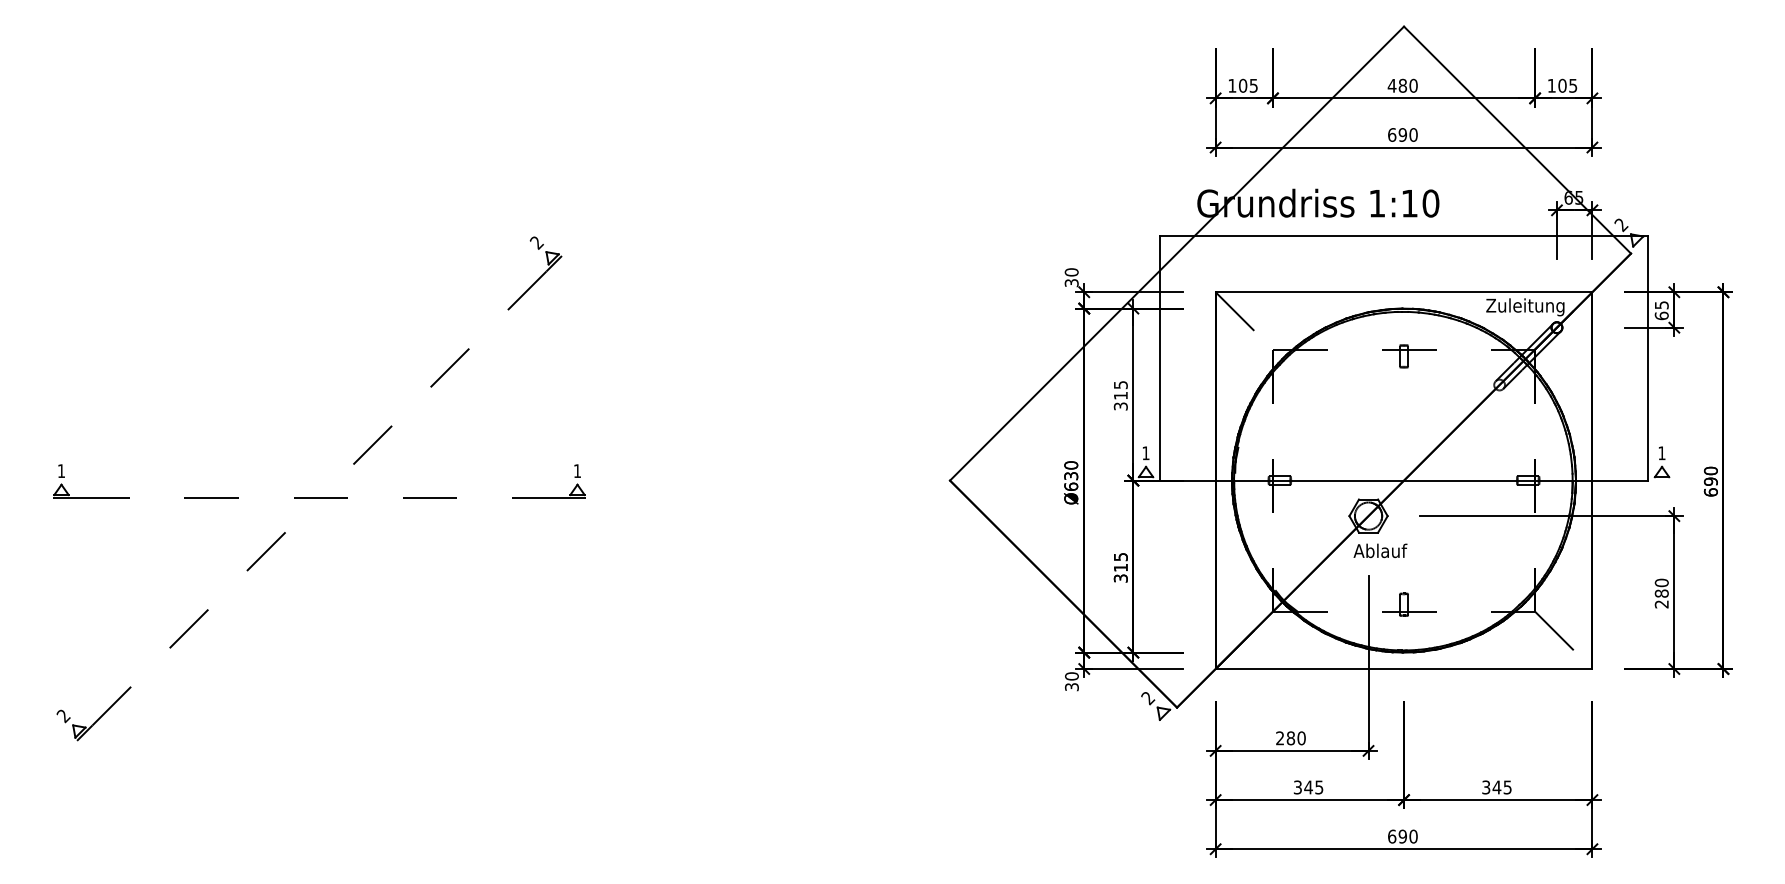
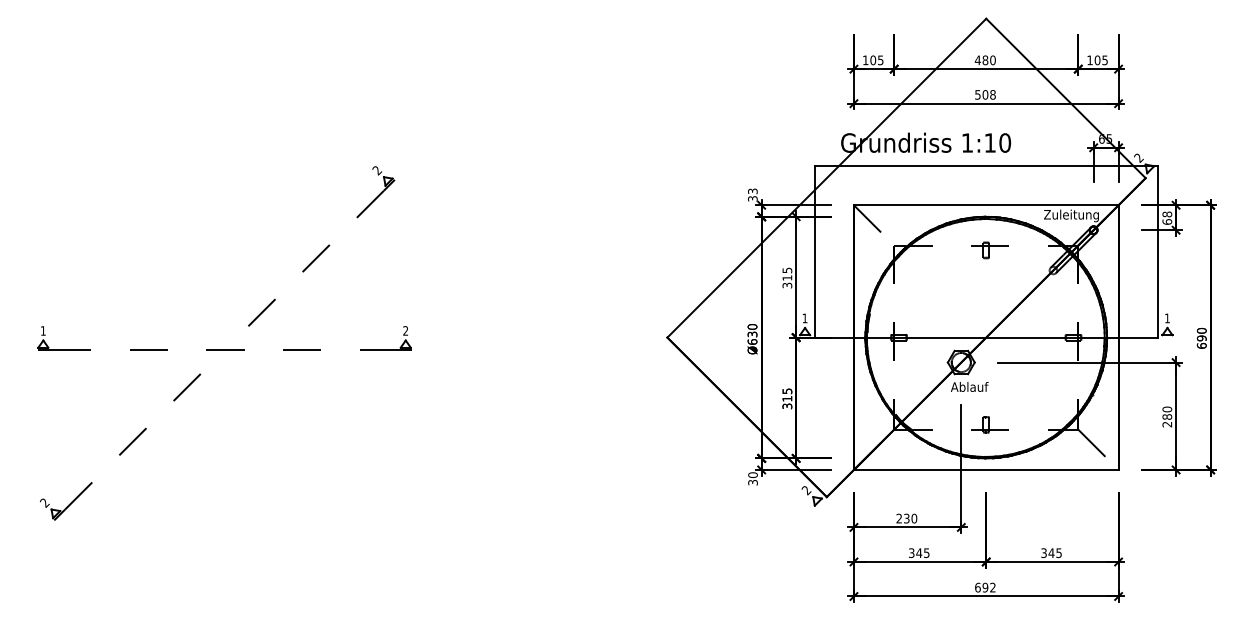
text: (1402, 134) -> (985, 94), 690 -> 508
text: (1071, 272) -> (752, 191), 30 -> 33
text: (1662, 305) -> (1167, 214), 65 -> 68
text: (577, 470) -> (405, 330), 1 -> 2
text: (1290, 738) -> (906, 518), 280 -> 230
text: (1412, 836) -> (992, 587), 690 -> 692

